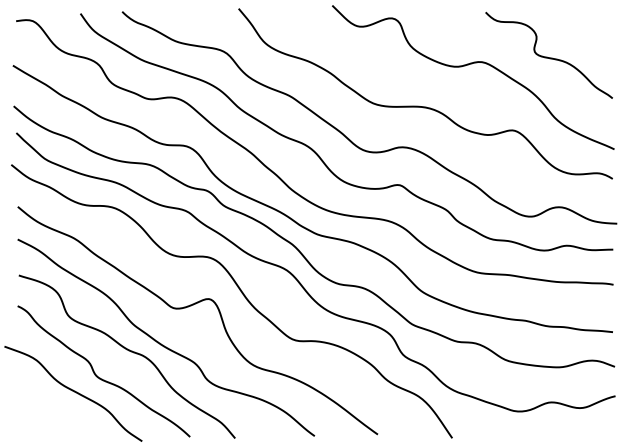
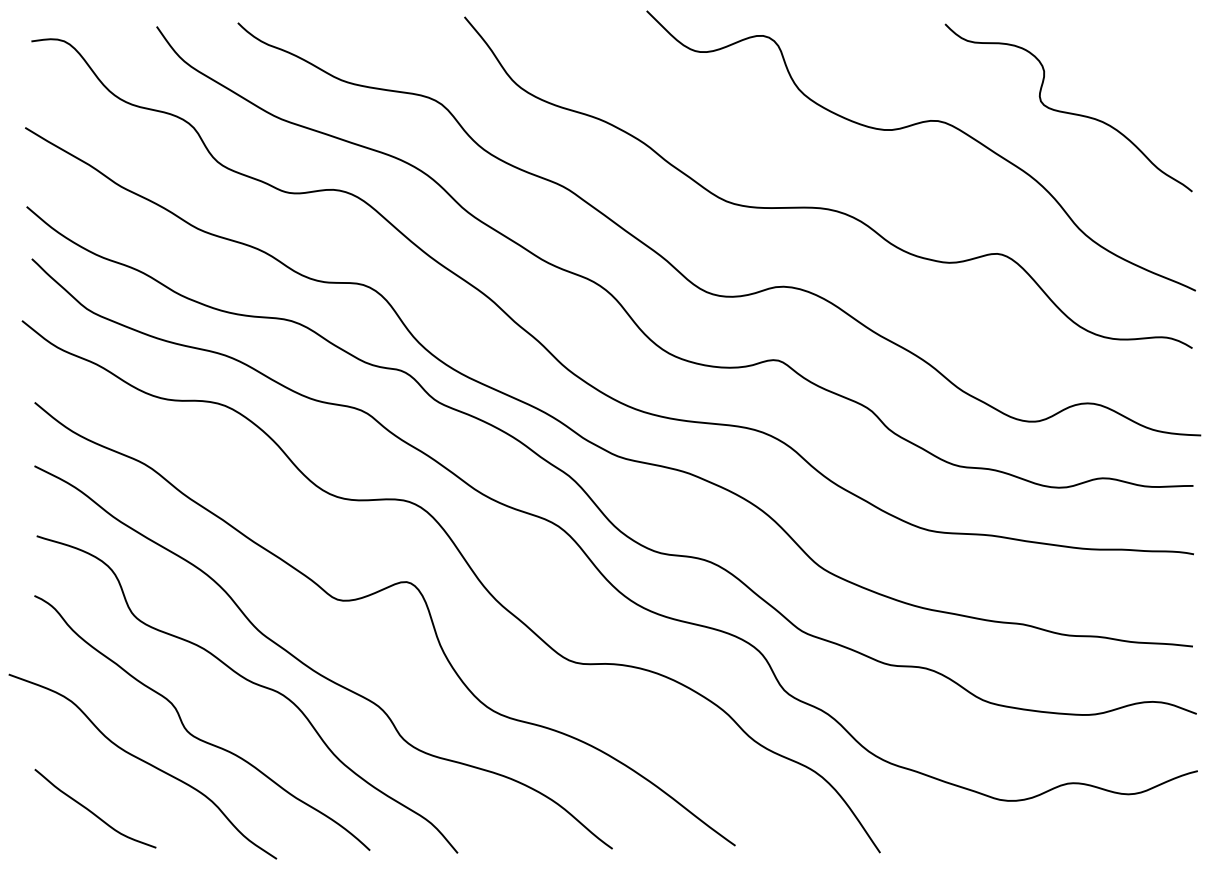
curve: (47, 416) -> (92, 810), added

